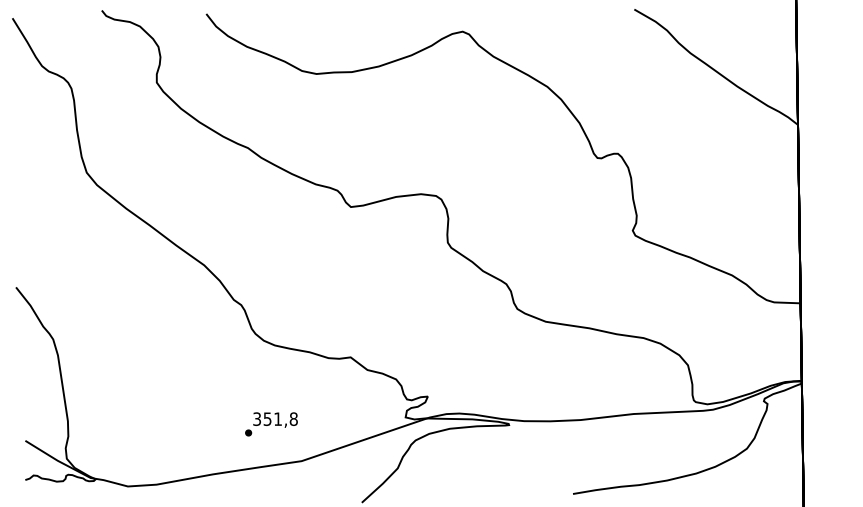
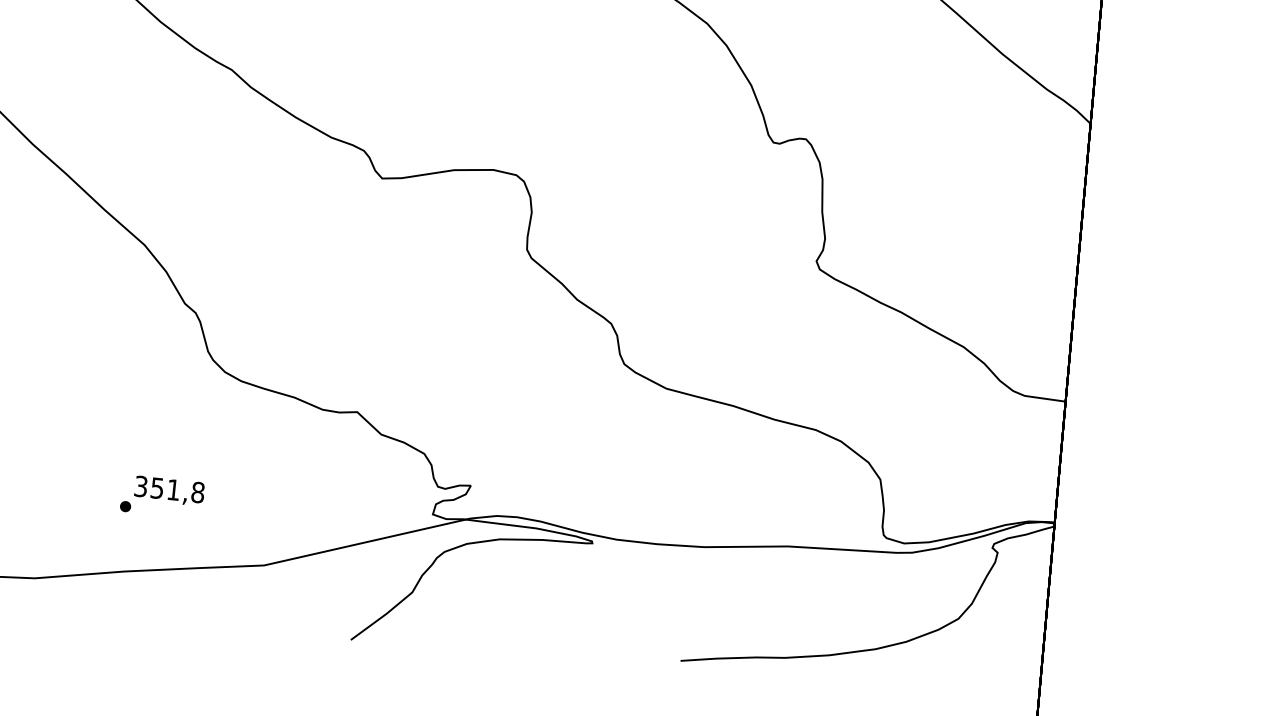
text: (271, 424) -> (162, 497), moved

